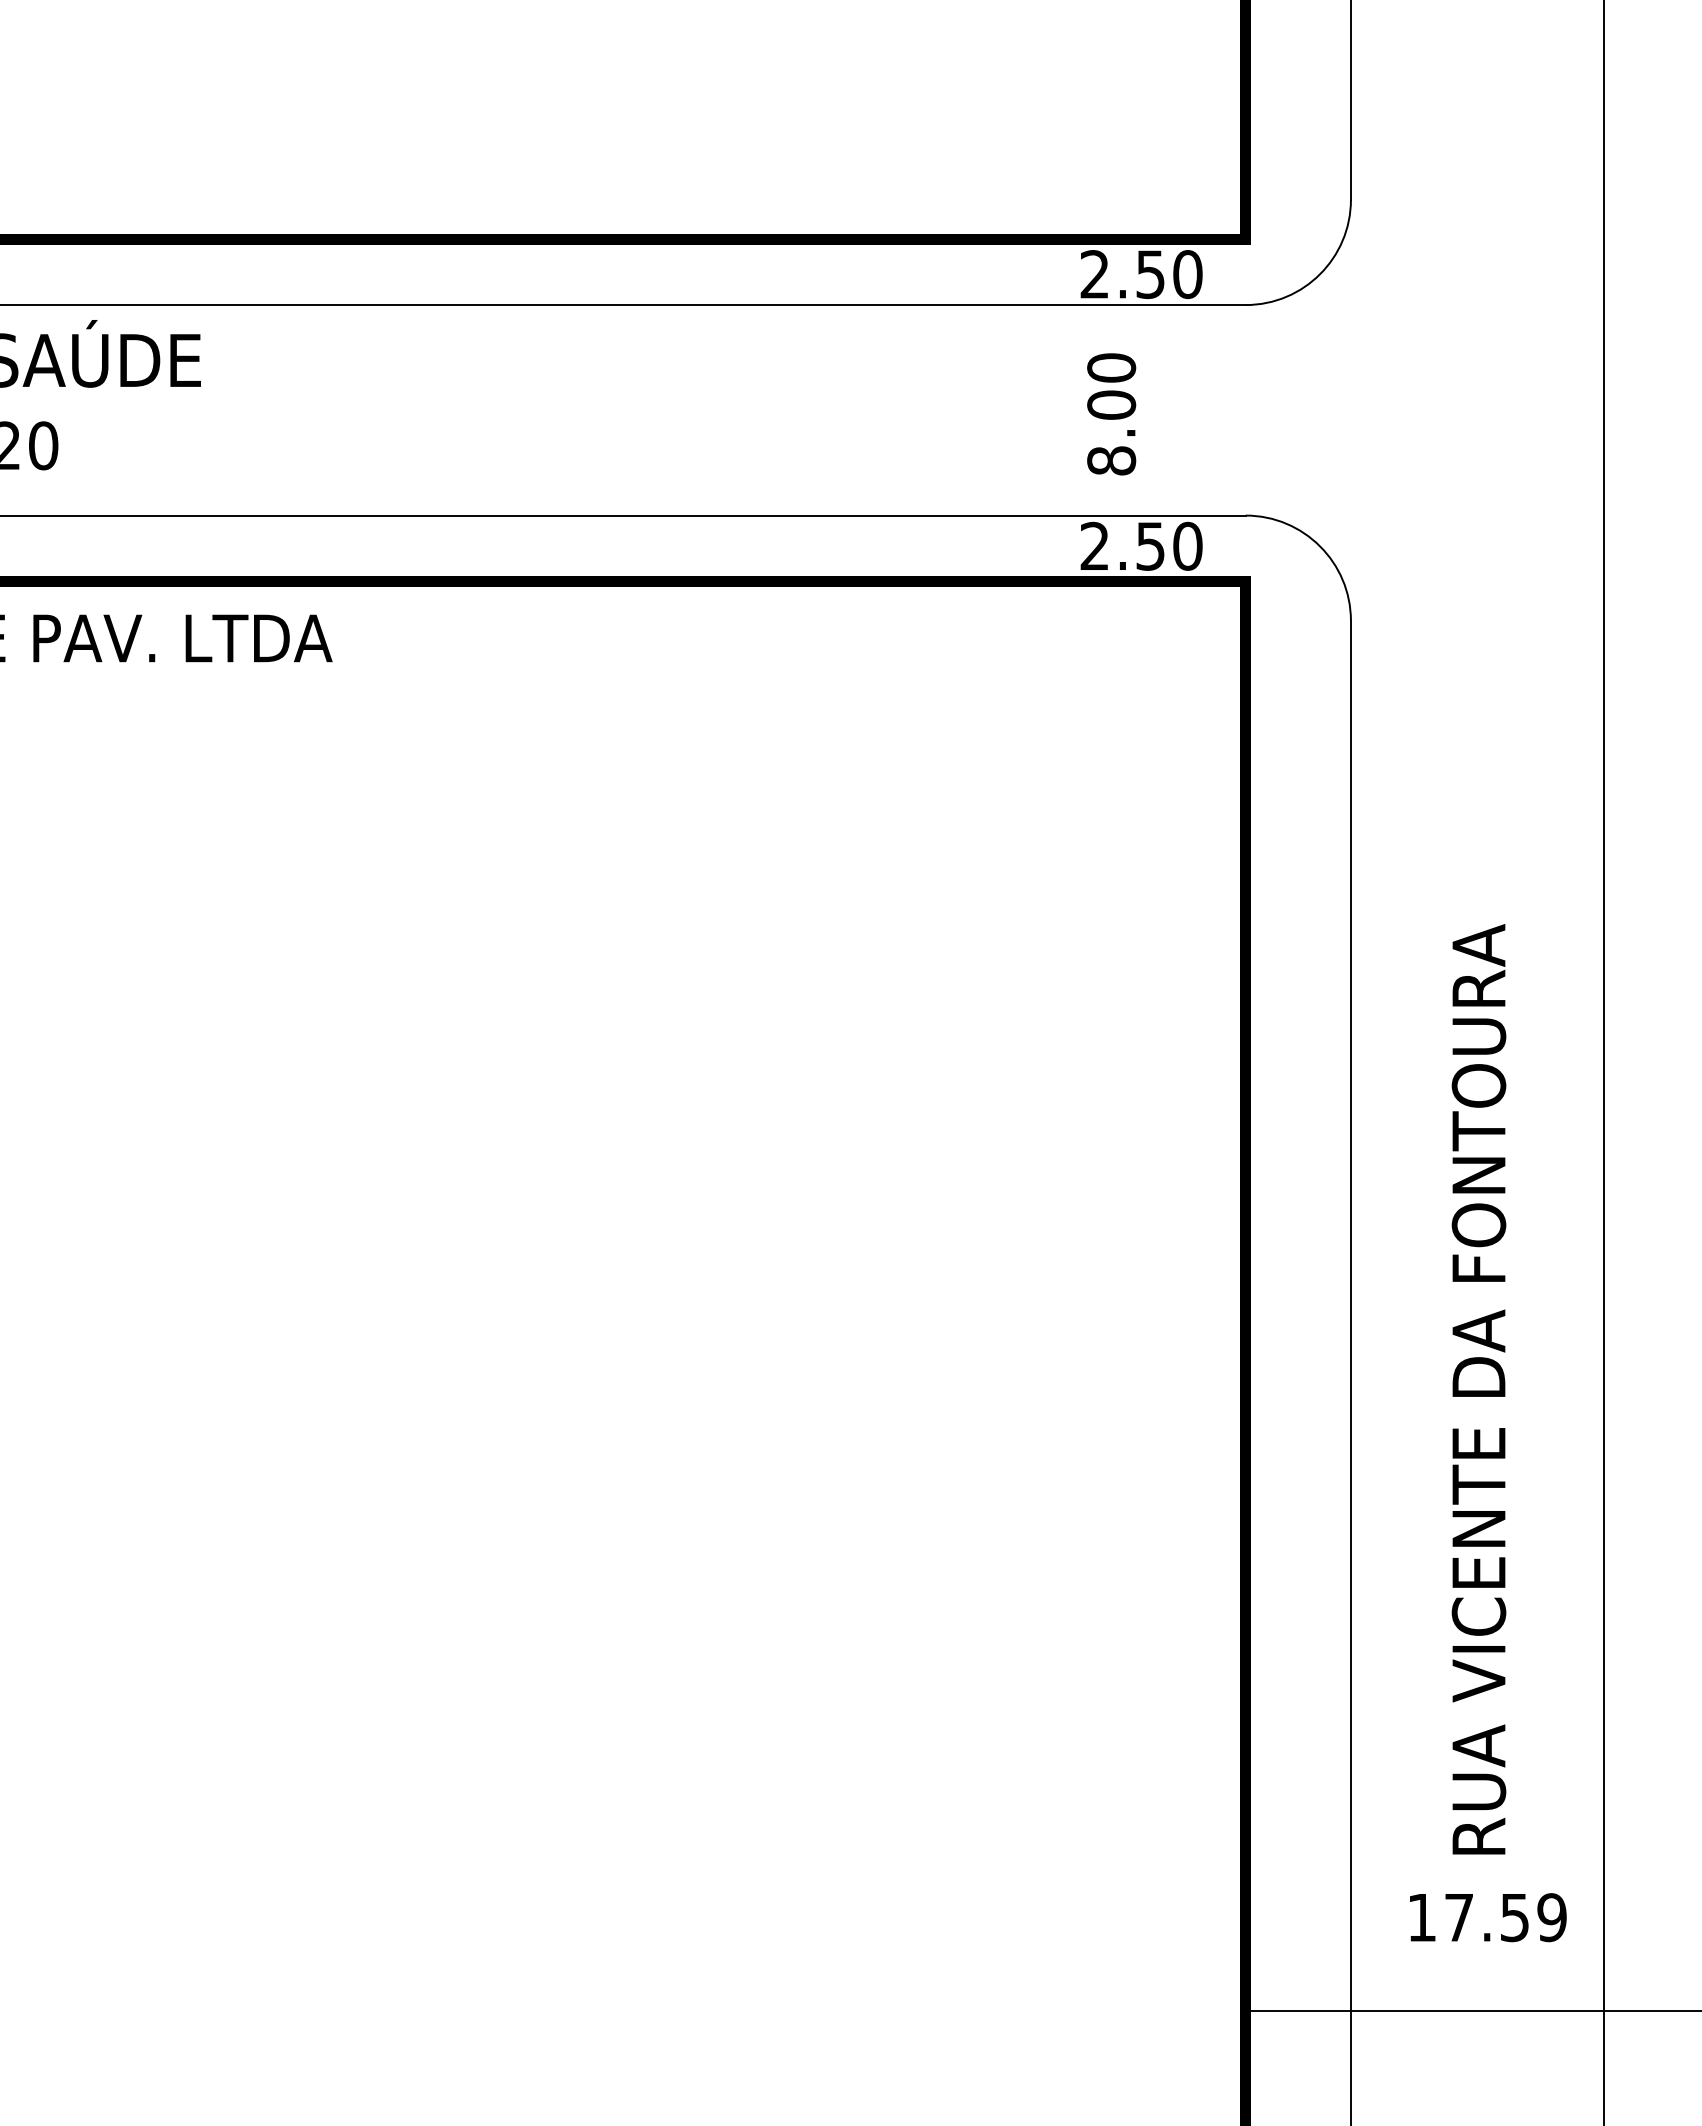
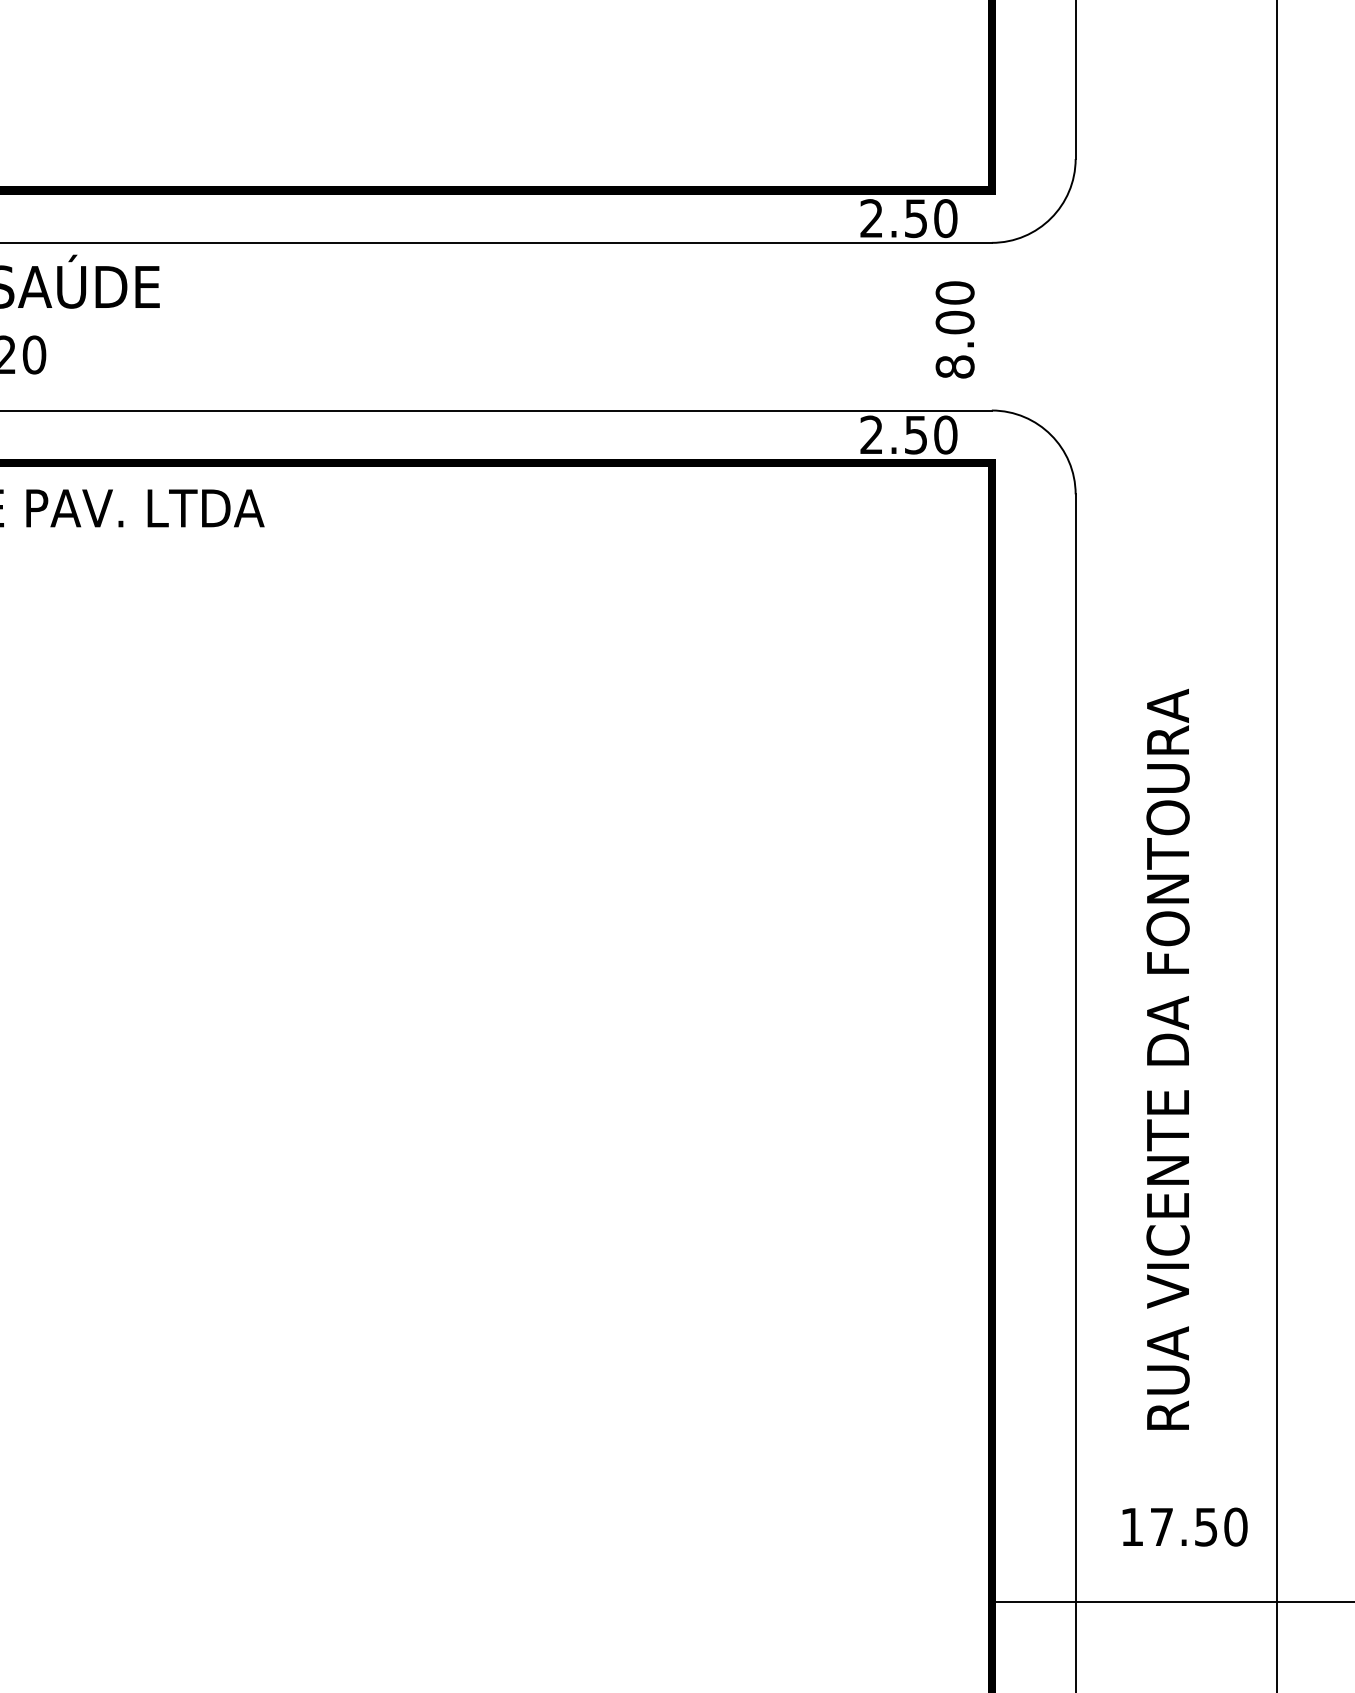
text: (1111, 414) -> (955, 330), moved
text: (1478, 1389) -> (1167, 1059), moved
text: (1551, 1917) -> (1235, 1527), 17.59 -> 17.50

